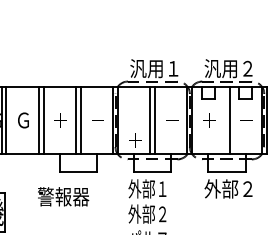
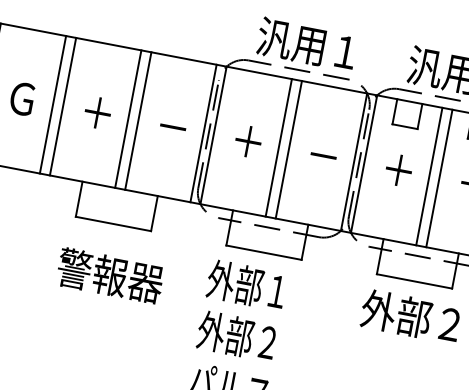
line: (224, 120) -> (429, 176), added
text: (135, 140) -> (248, 142), moved
text: (63, 196) -> (110, 275), moved

